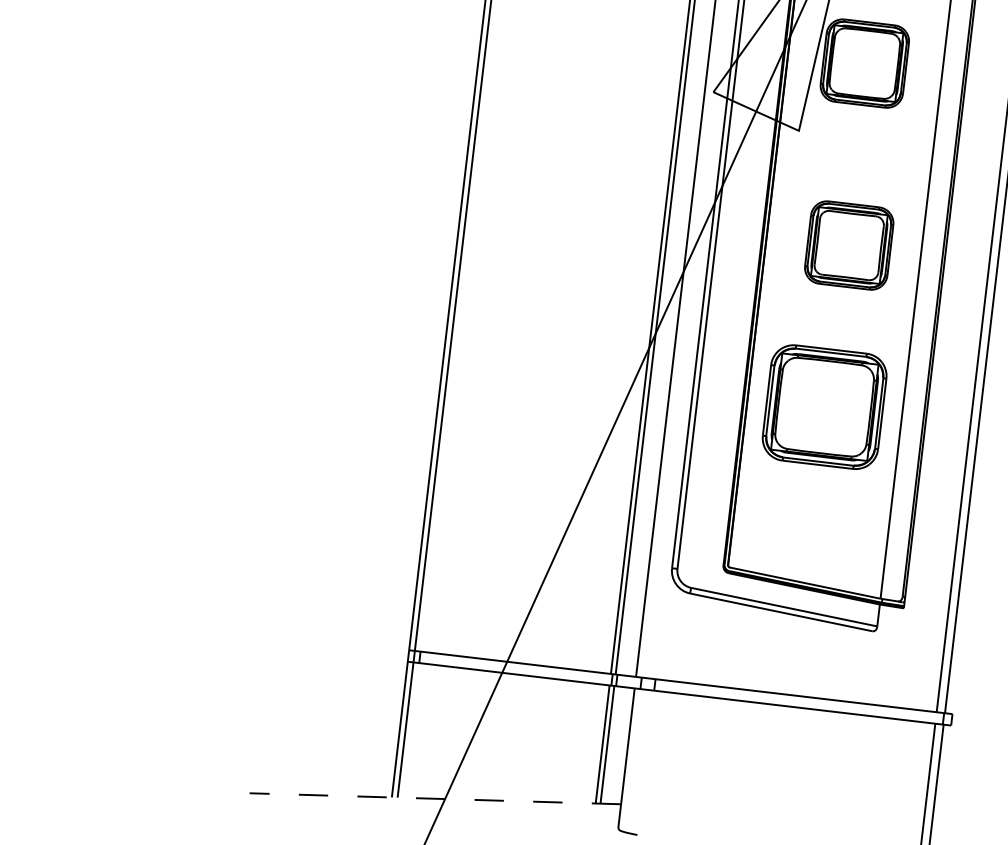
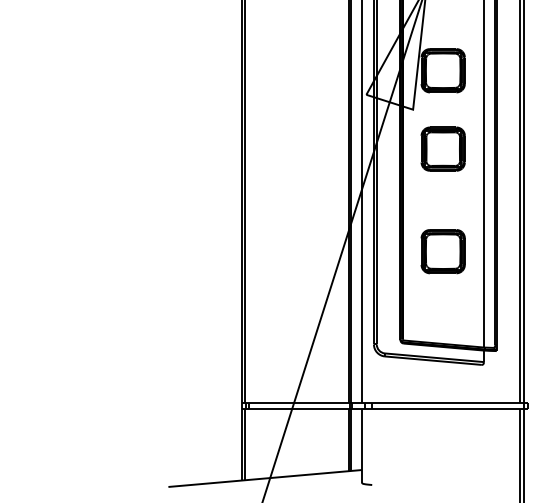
part: (848, 244) -> (442, 148), moved
part: (823, 406) -> (442, 251), size x0.71
line: (434, 798) -> (264, 478), dashed -> solid

